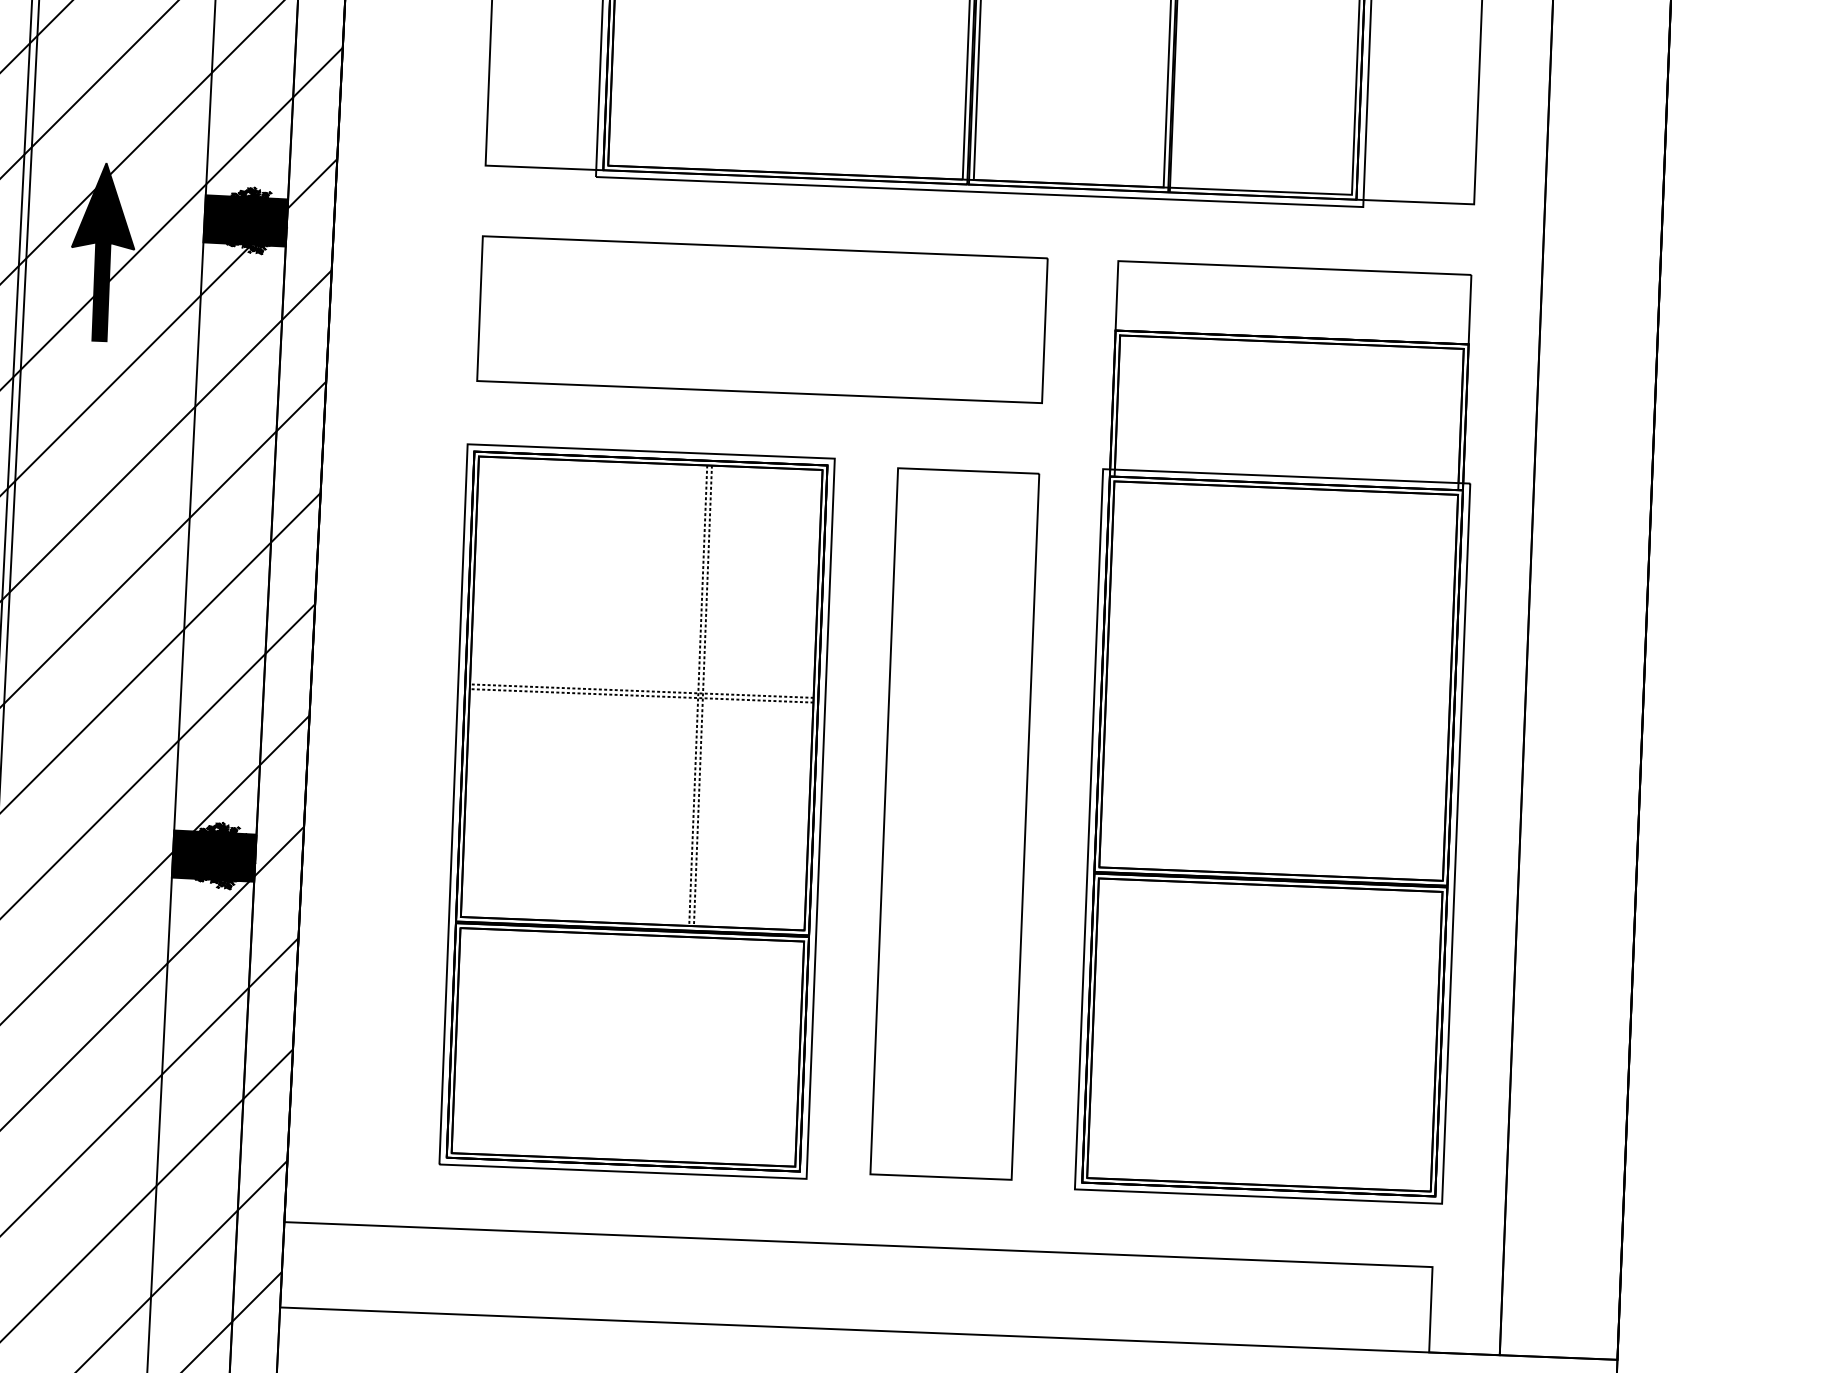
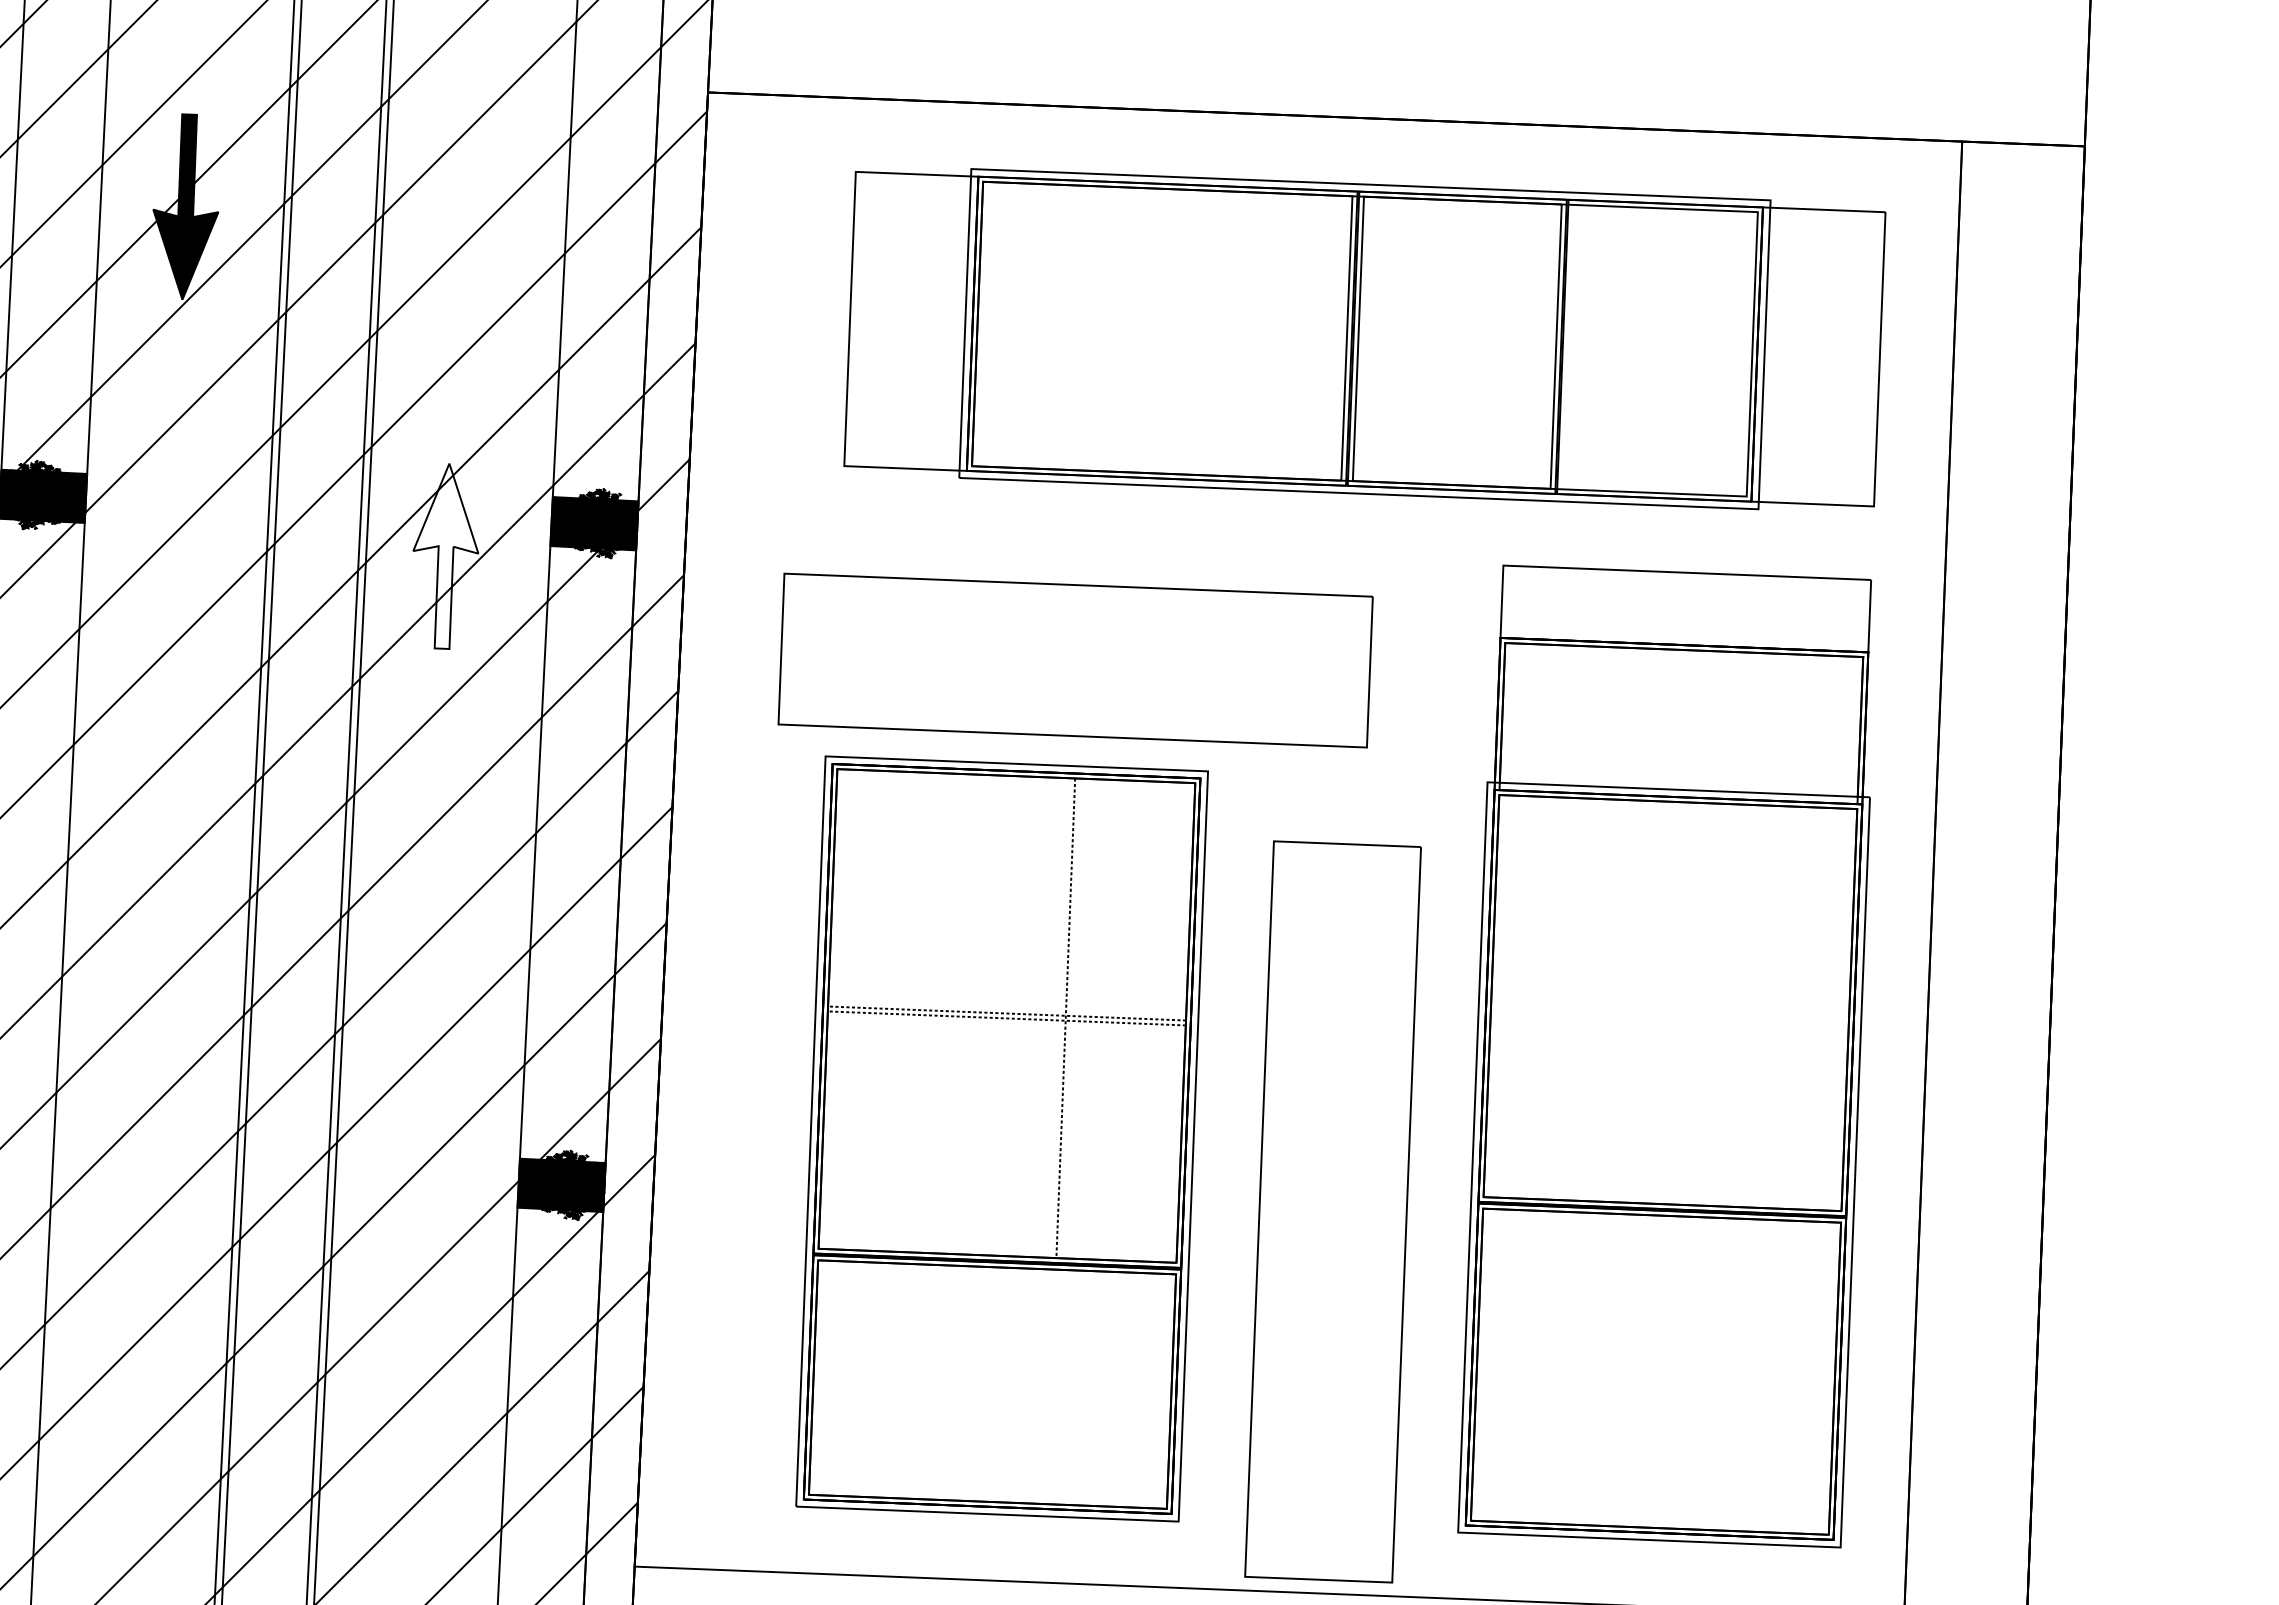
fill: (102, 252) -> (445, 556), removed
part: (762, 319) -> (1075, 660), moved
line: (702, 695) -> (1070, 1018), removed
part: (954, 823) -> (1332, 1211), moved

